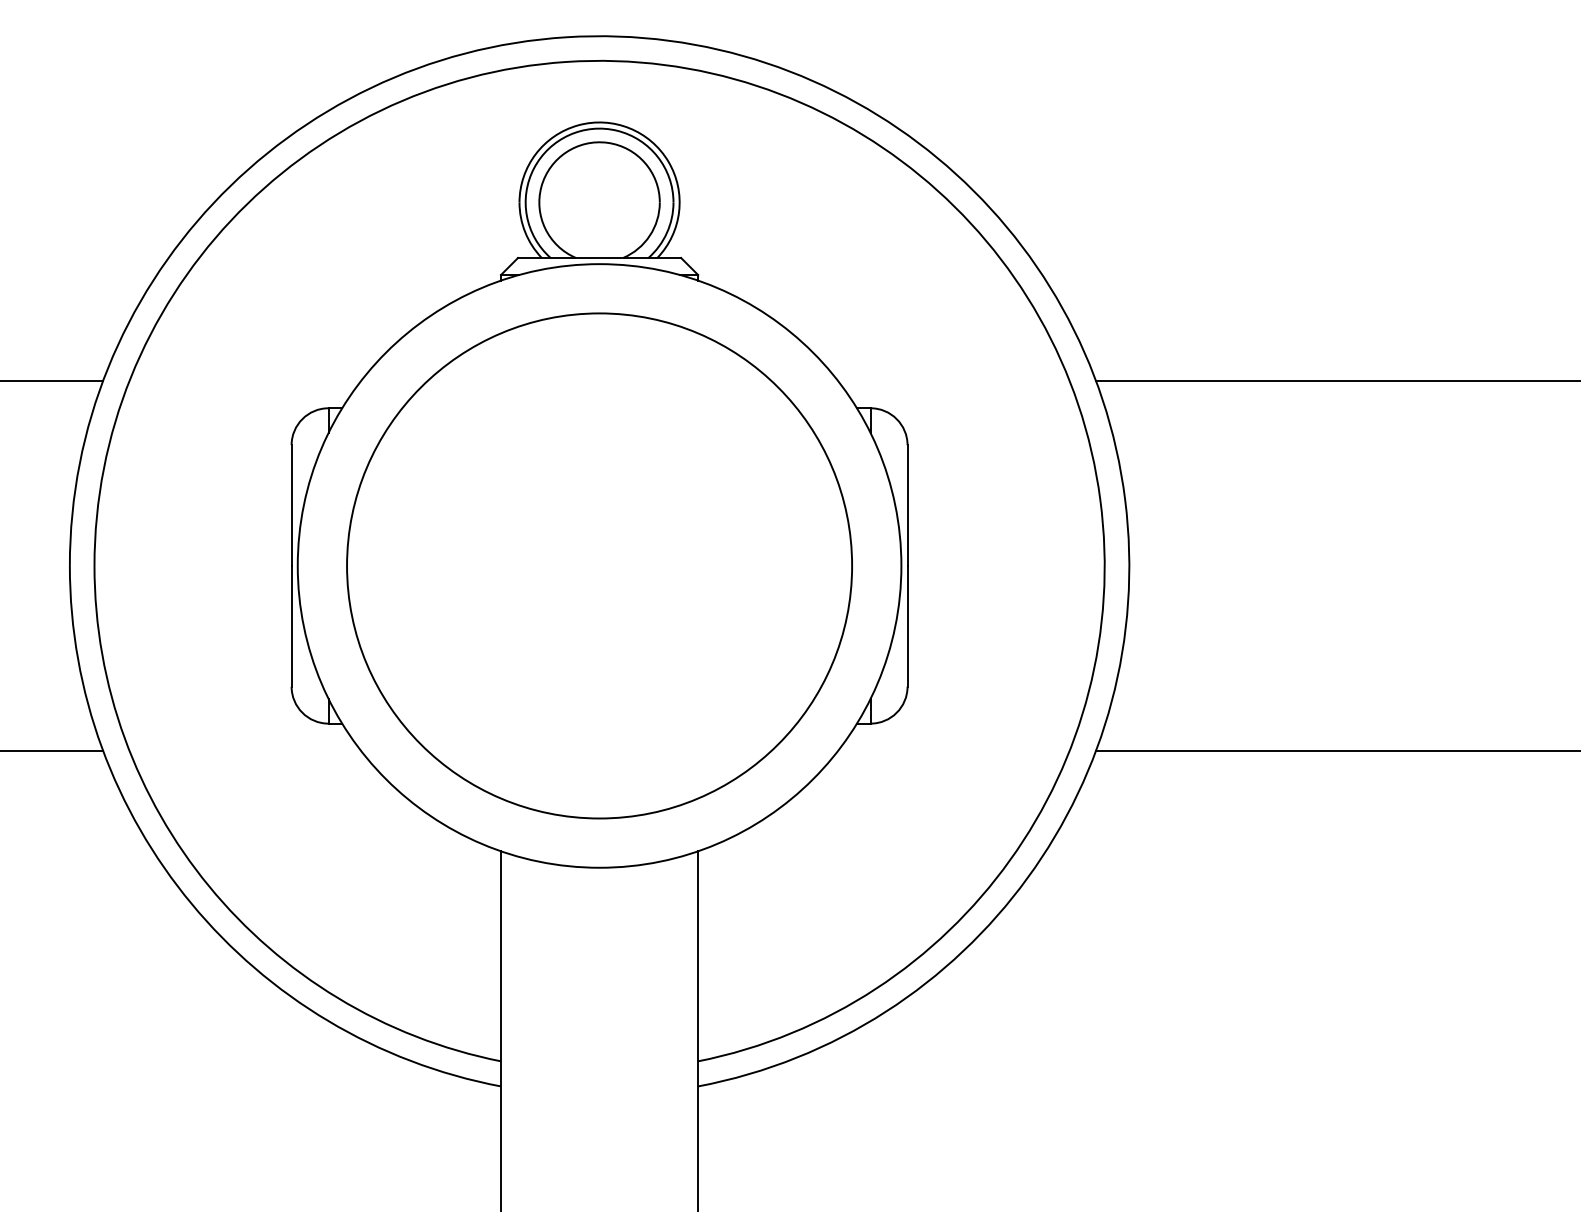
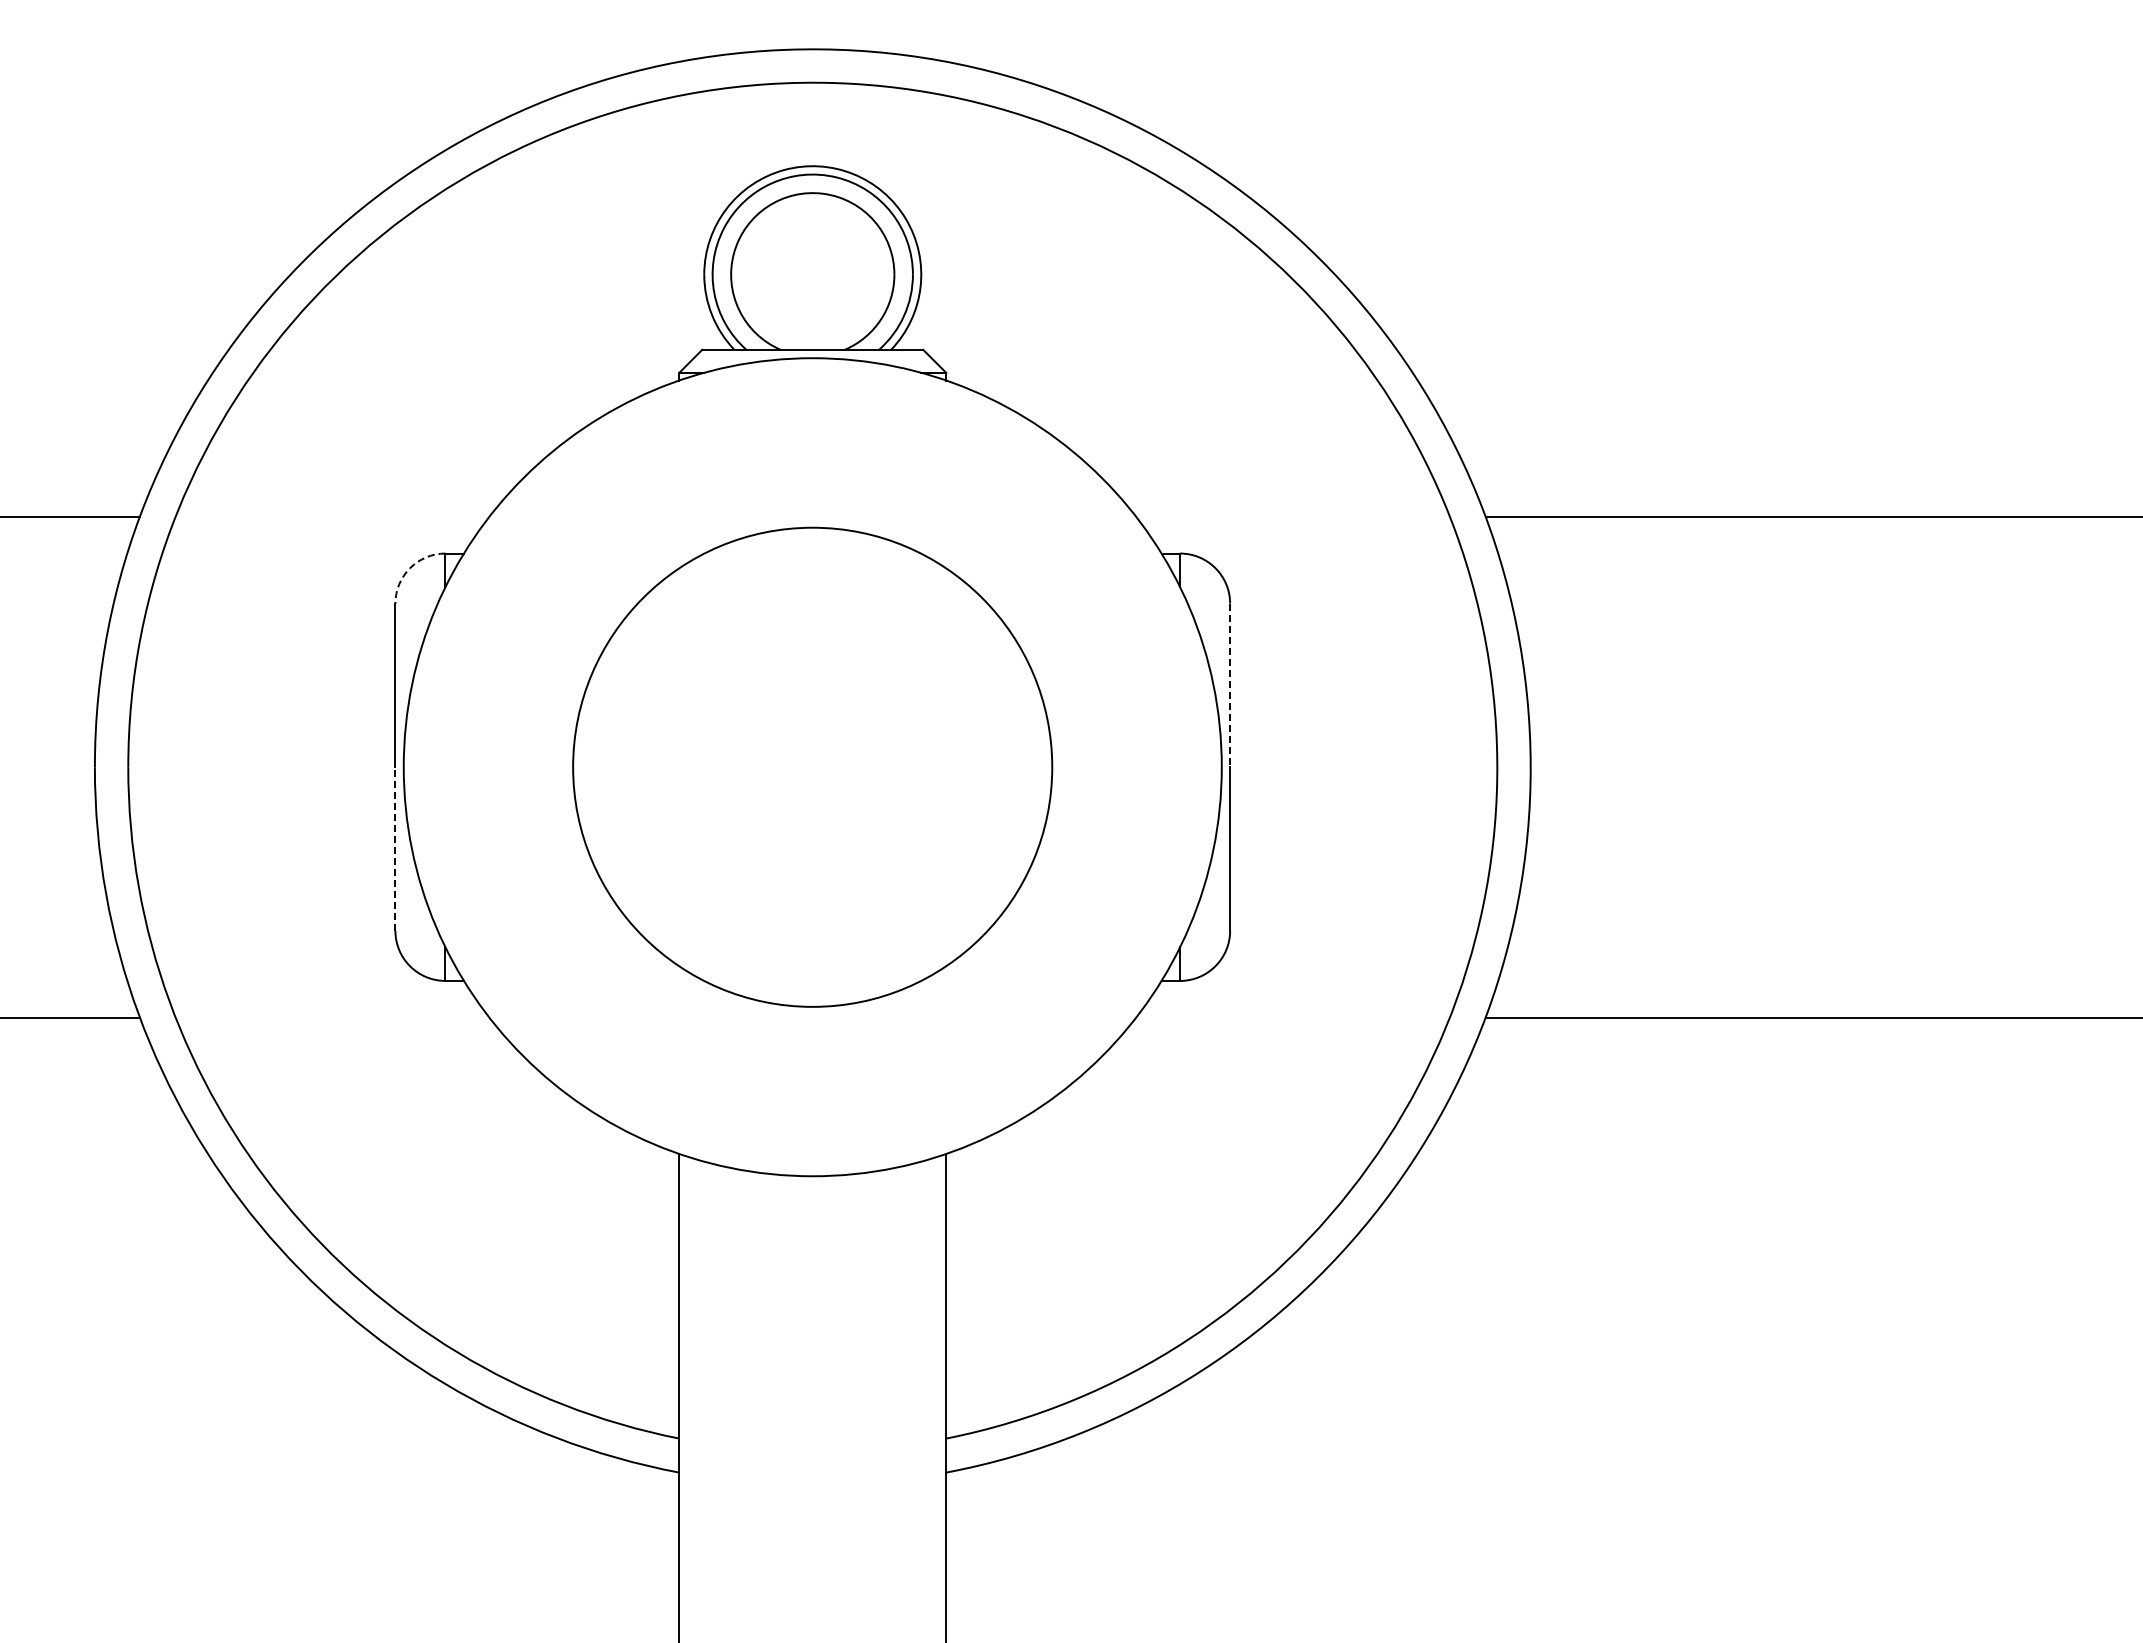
arc: (302, 419) -> (410, 568), solid -> dashed
line: (907, 505) -> (1230, 685), solid -> dashed
circle: (599, 566) -> (812, 767), size x0.7
line: (291, 626) -> (395, 849), solid -> dashed

